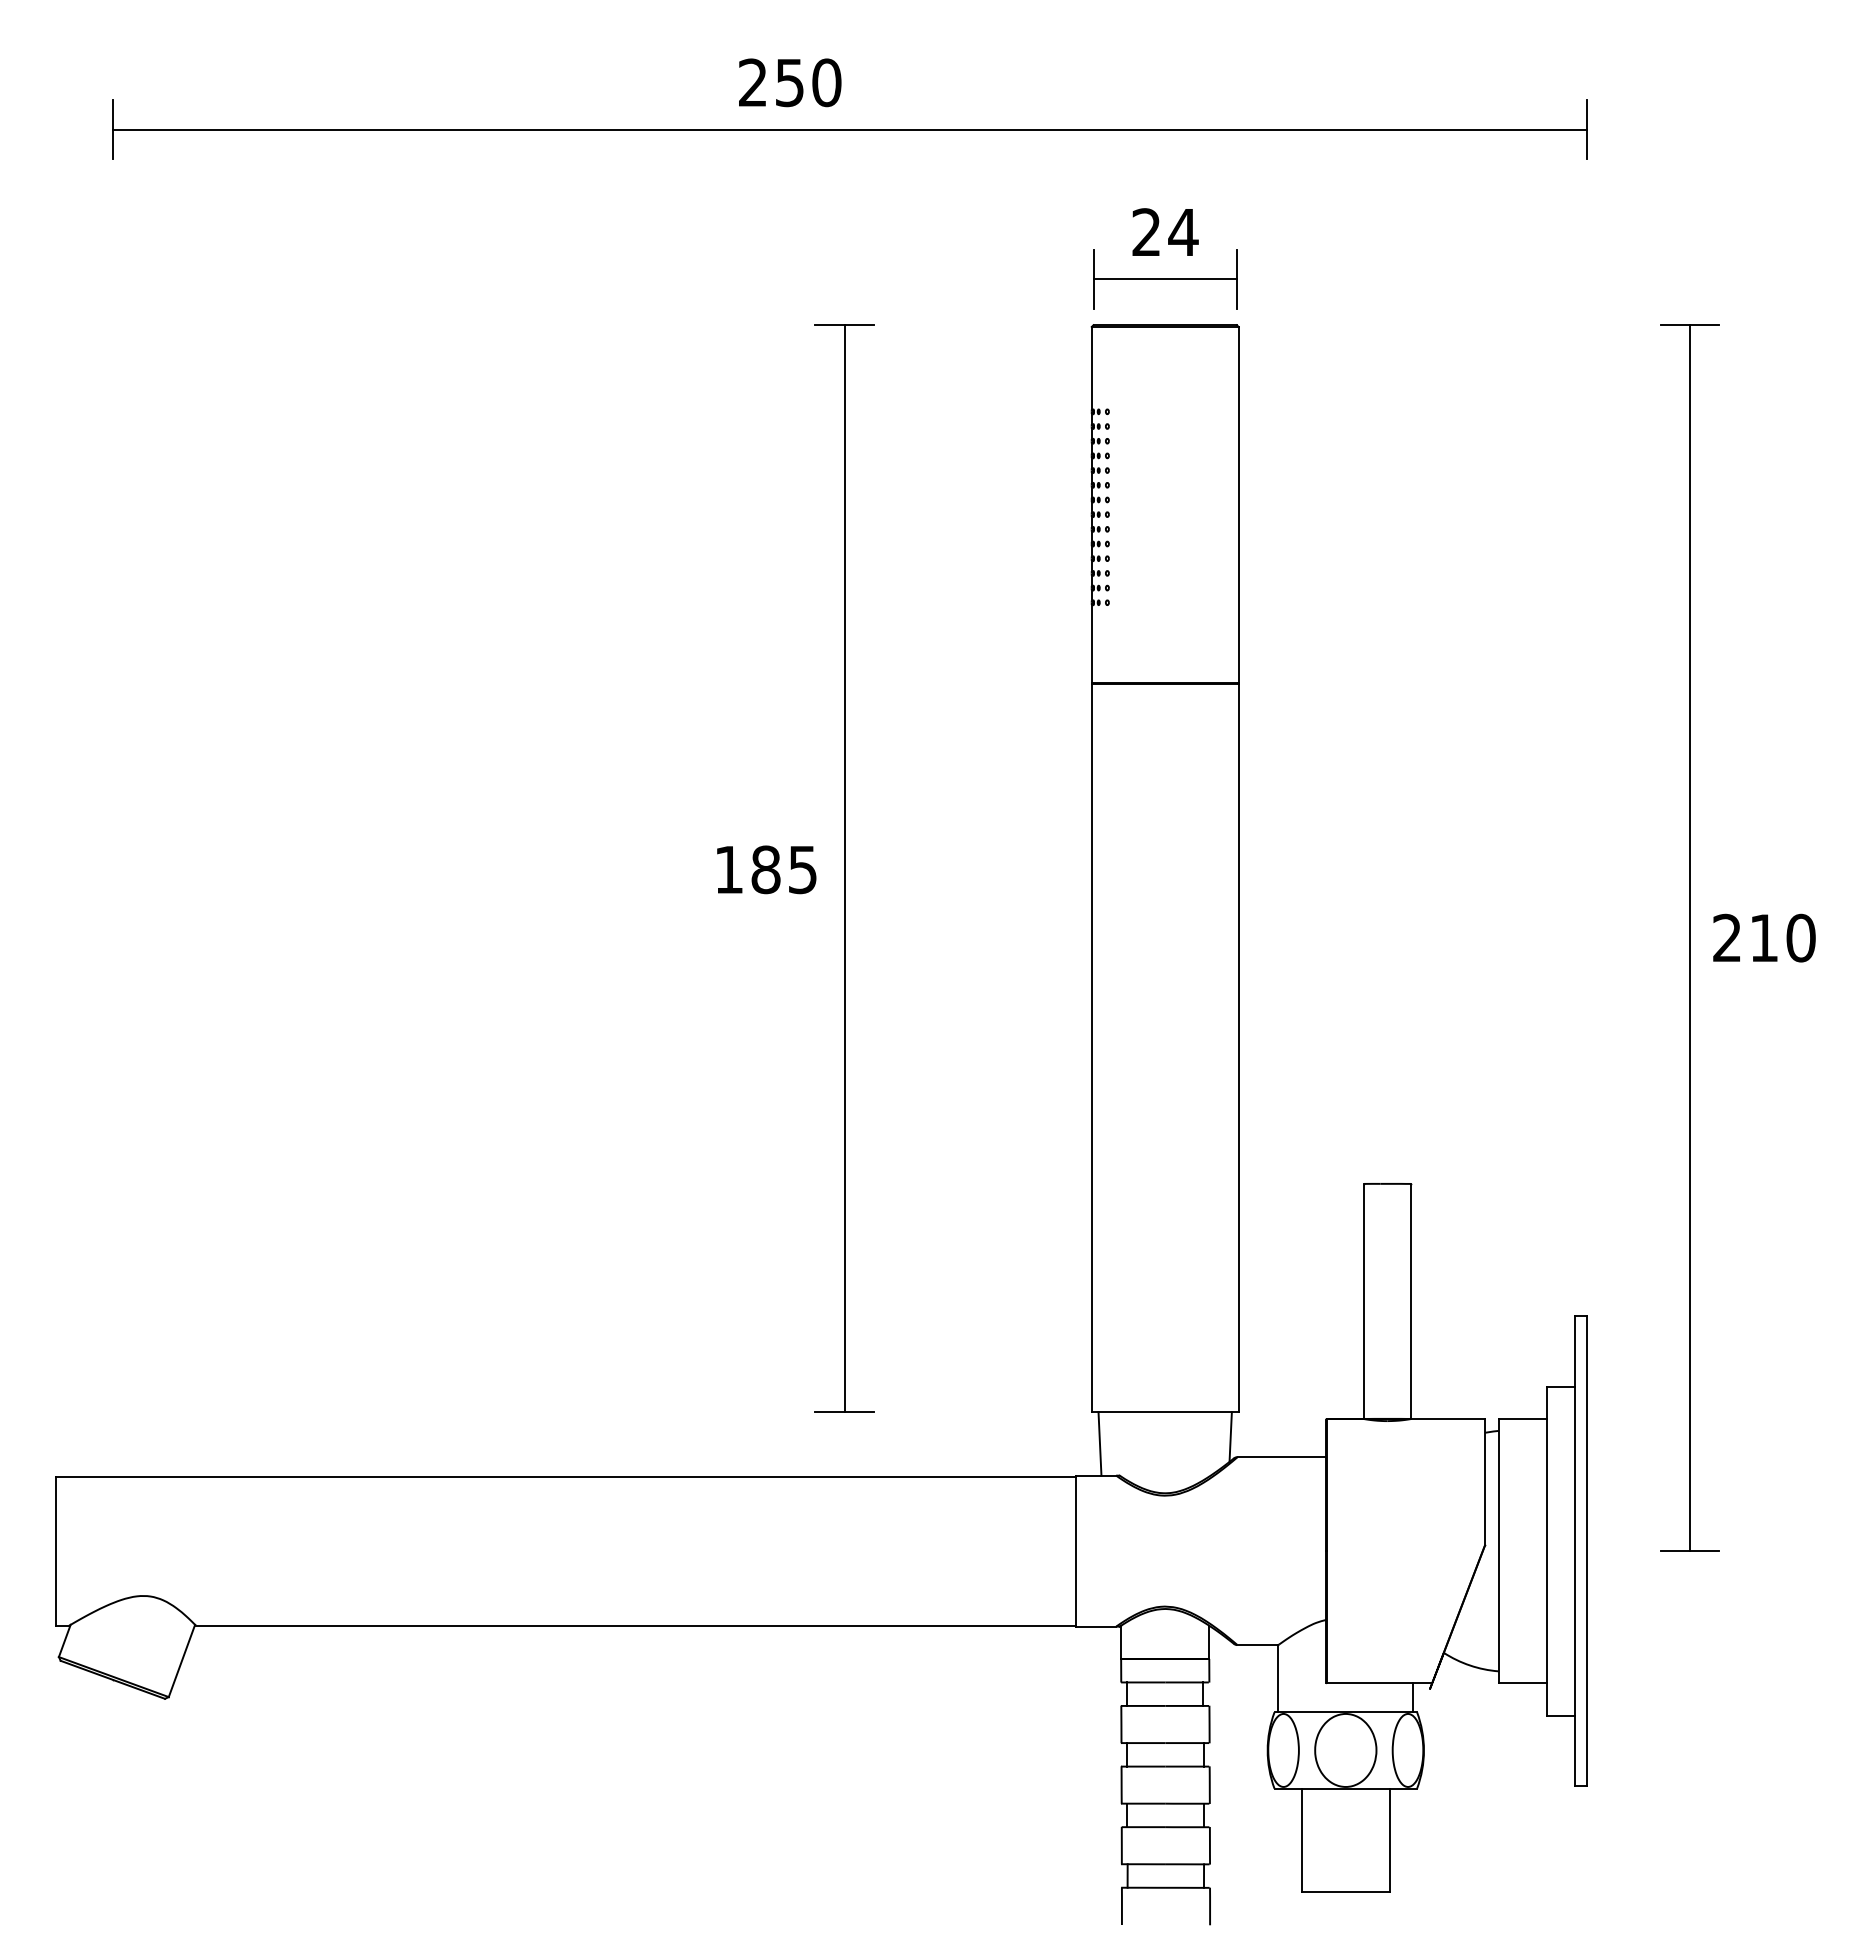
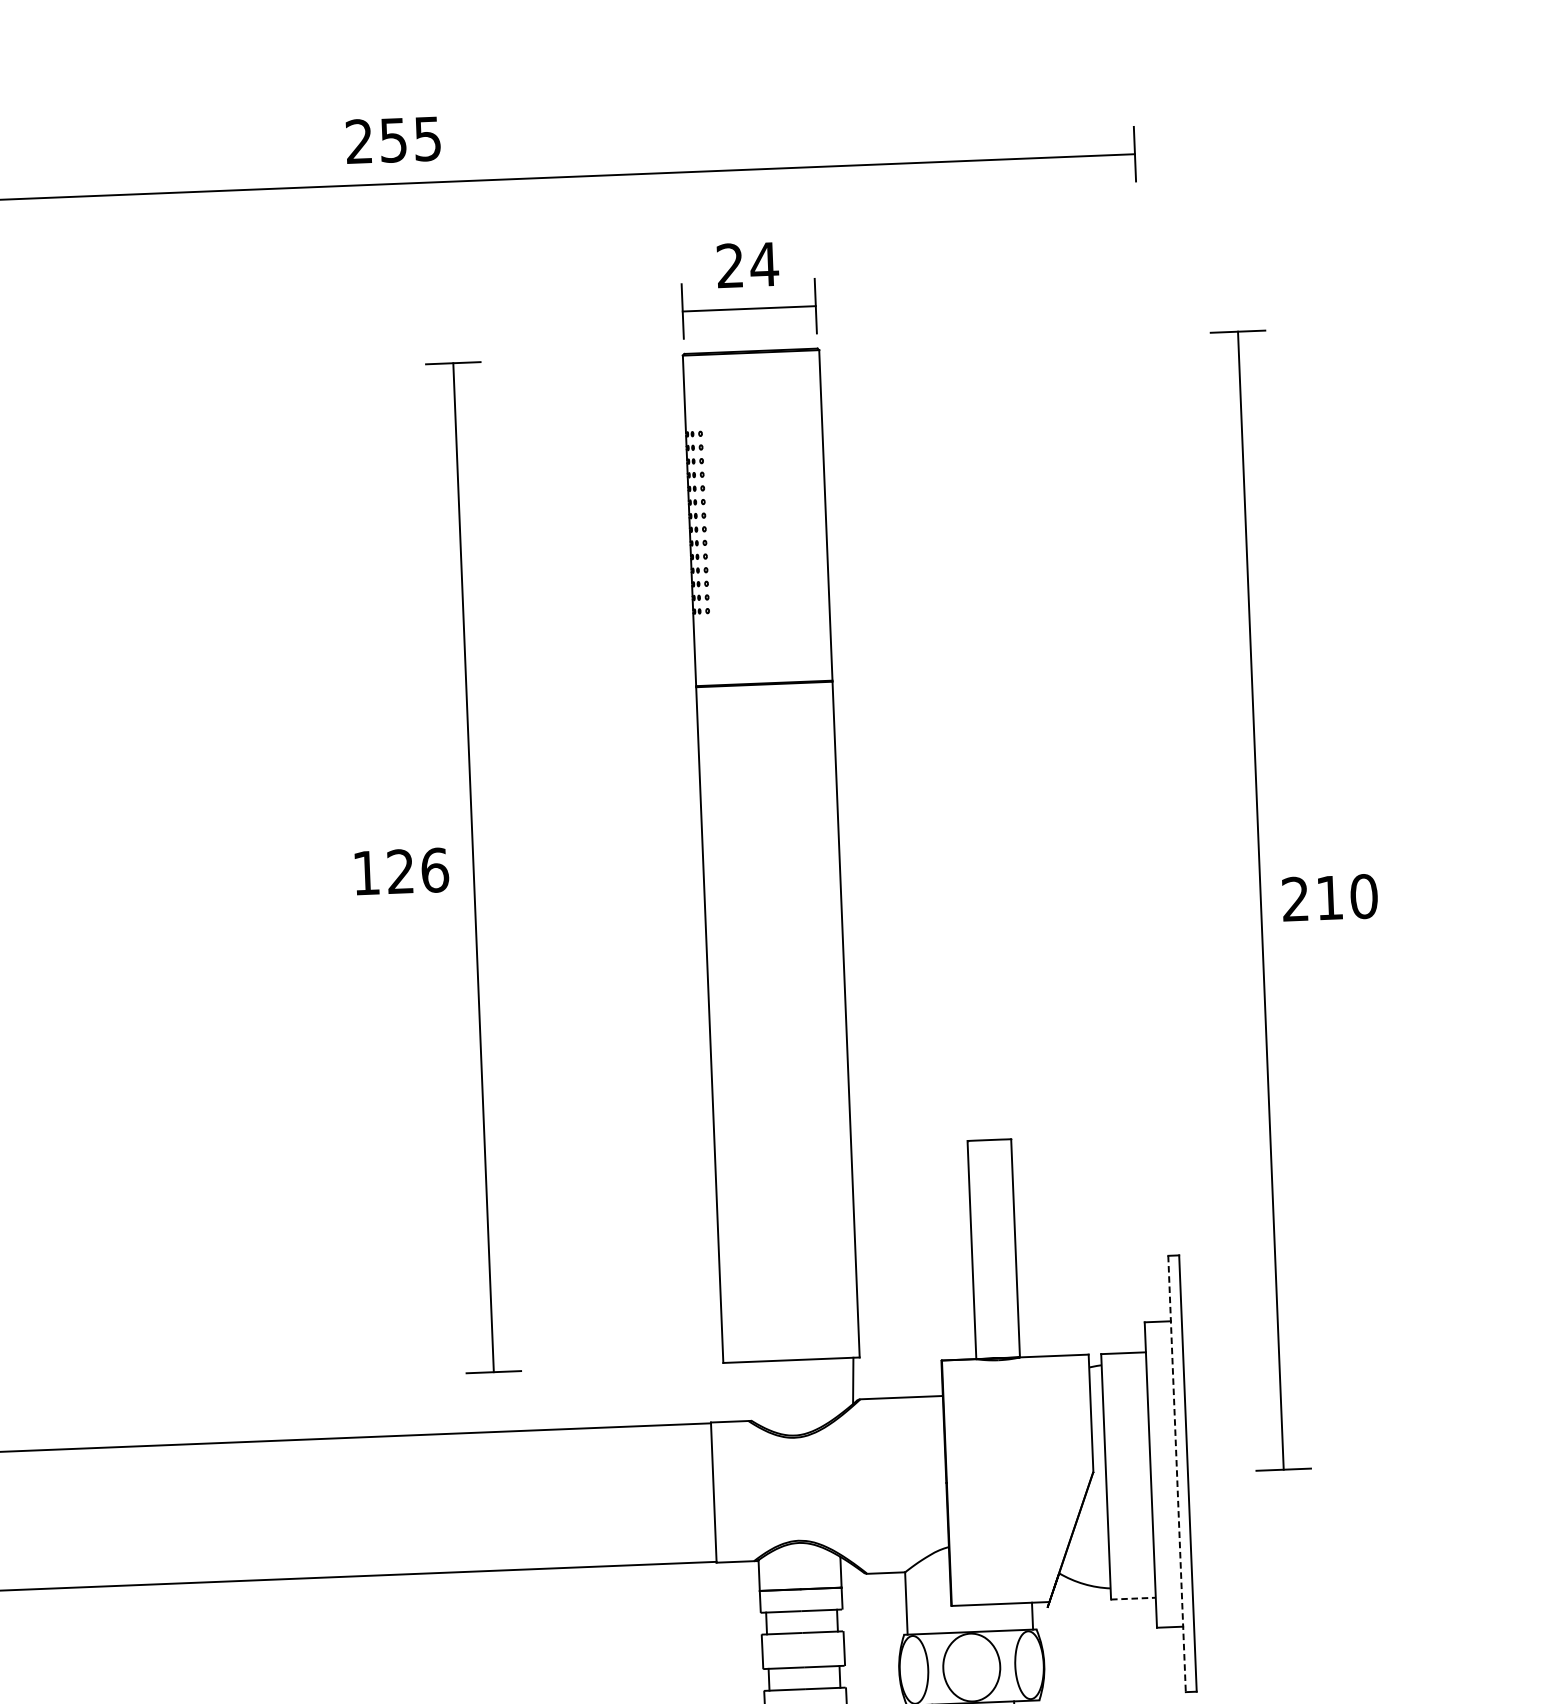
text: (826, 82) -> (427, 138), 250 -> 255
text: (784, 869) -> (417, 870), 185 -> 126
line: (1099, 1443) -> (731, 1391), removed
line: (1574, 1551) -> (1176, 1474), solid -> dashed
line: (1523, 1683) -> (1134, 1598), solid -> dashed

